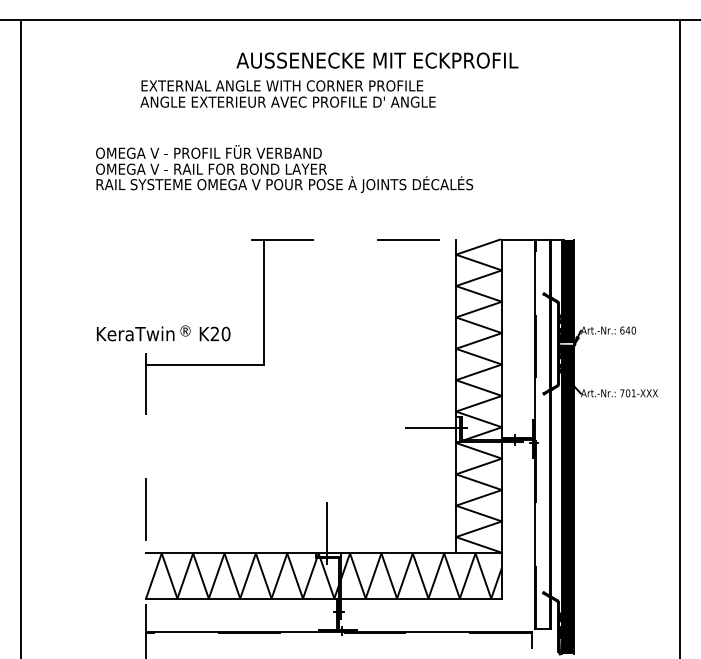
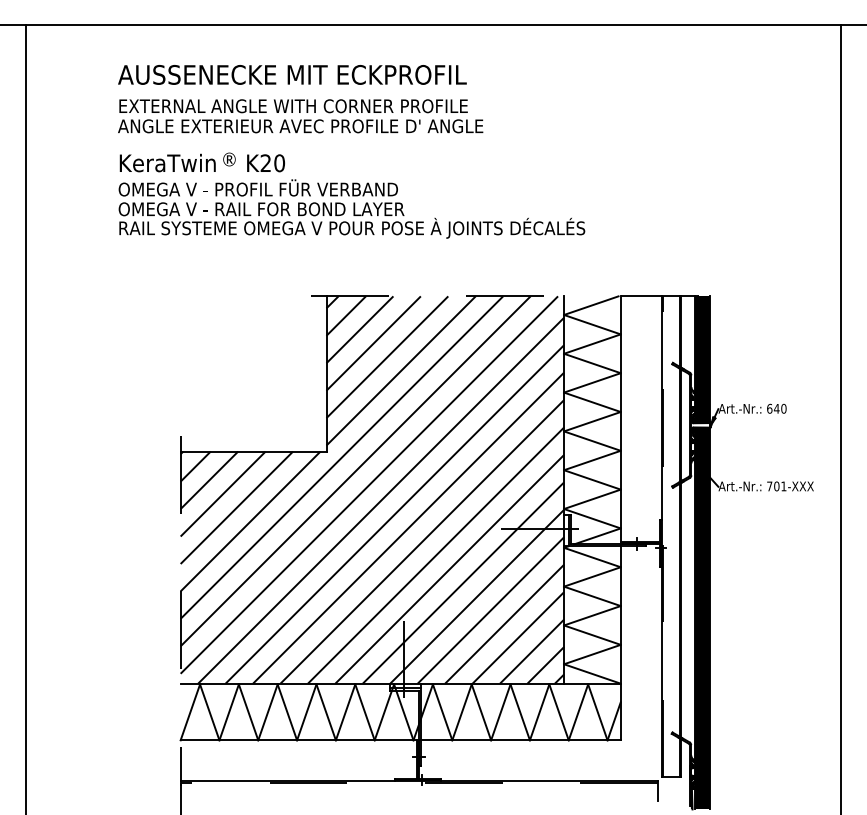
text: (377, 60) -> (292, 74), moved
text: (287, 93) -> (299, 115), moved
text: (163, 333) -> (202, 162), moved
hatch: (301, 395) -> (372, 489), added

